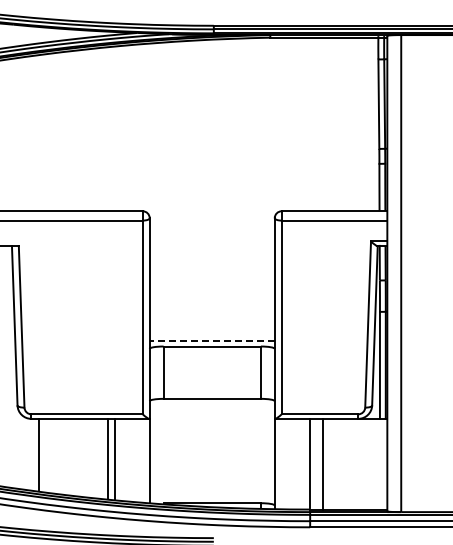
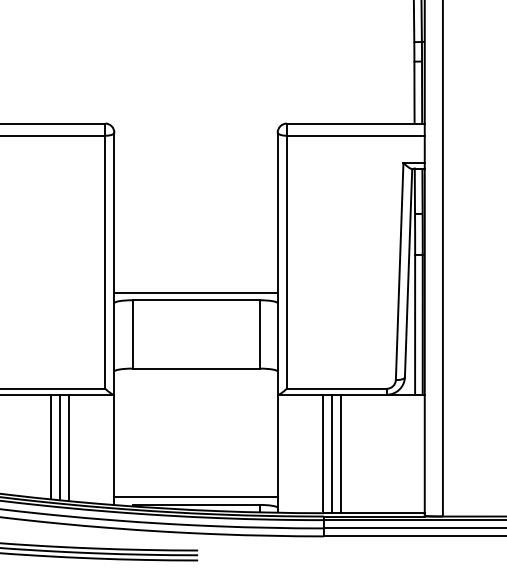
line: (212, 340) -> (196, 292), dashed -> solid
line: (101, 457) -> (51, 445), added
line: (316, 463) -> (332, 453), added
line: (211, 497) -> (195, 497), added

